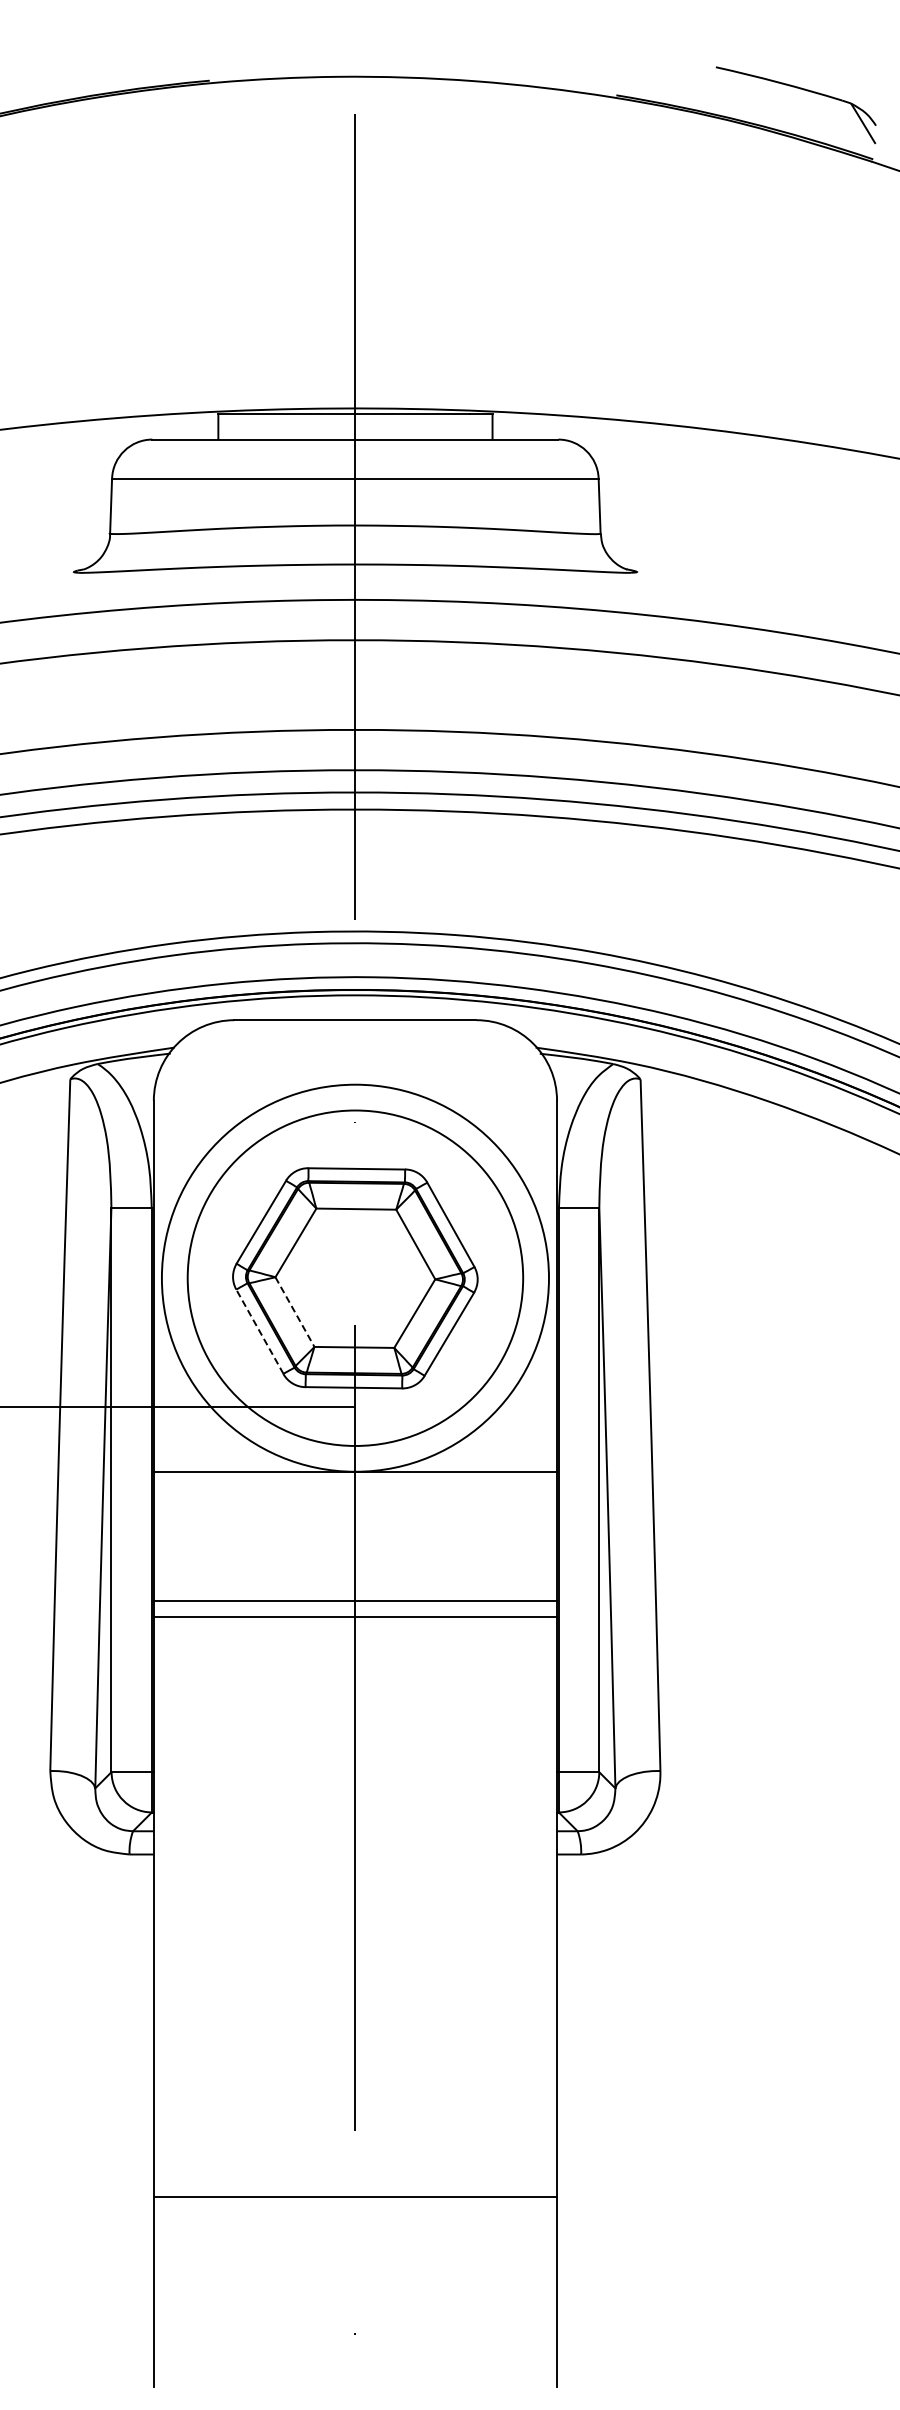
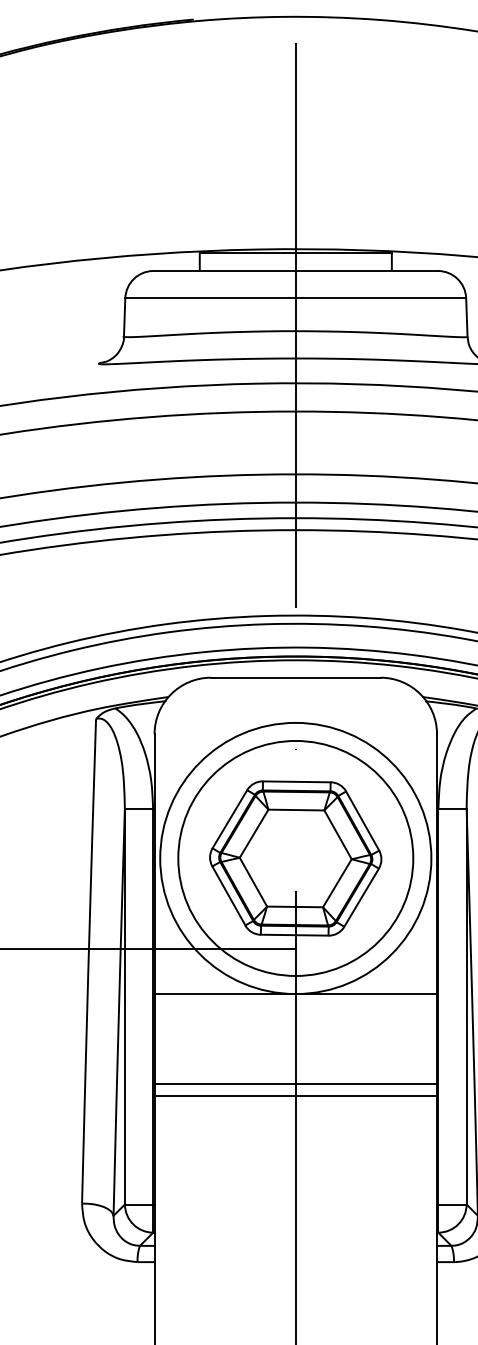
line: (294, 1312) -> (253, 882), dashed -> solid
line: (259, 1331) -> (228, 895), dashed -> solid

